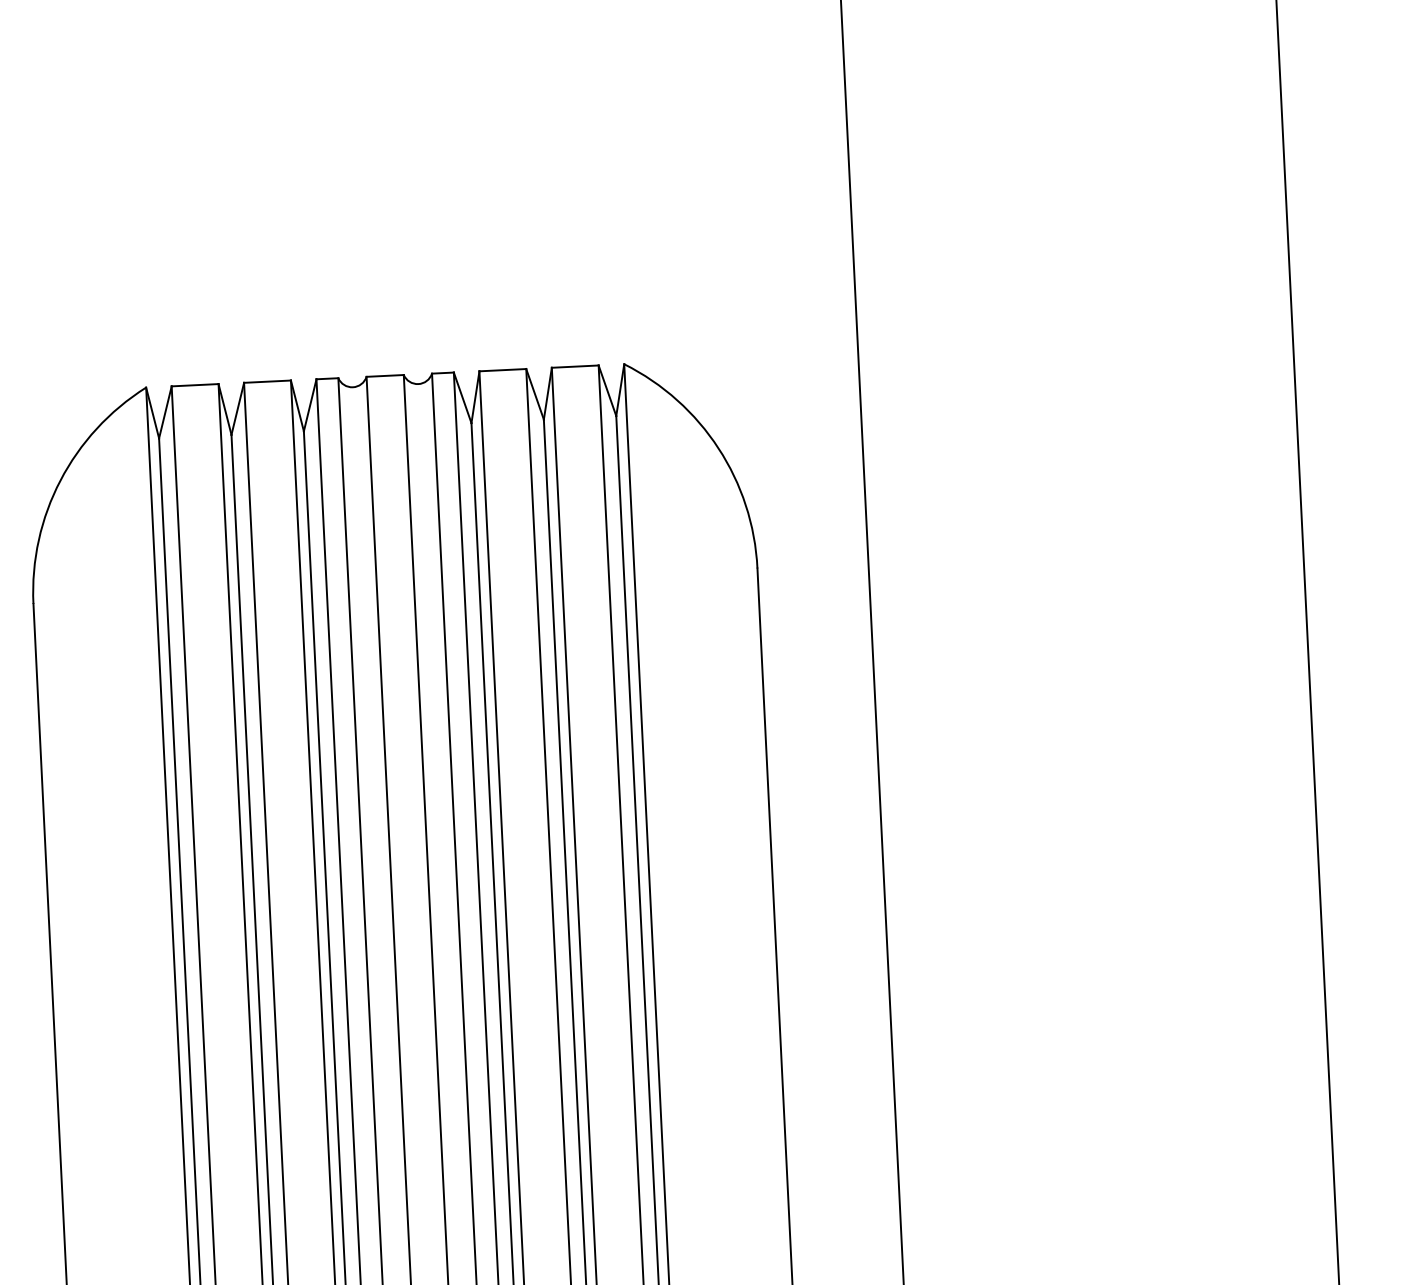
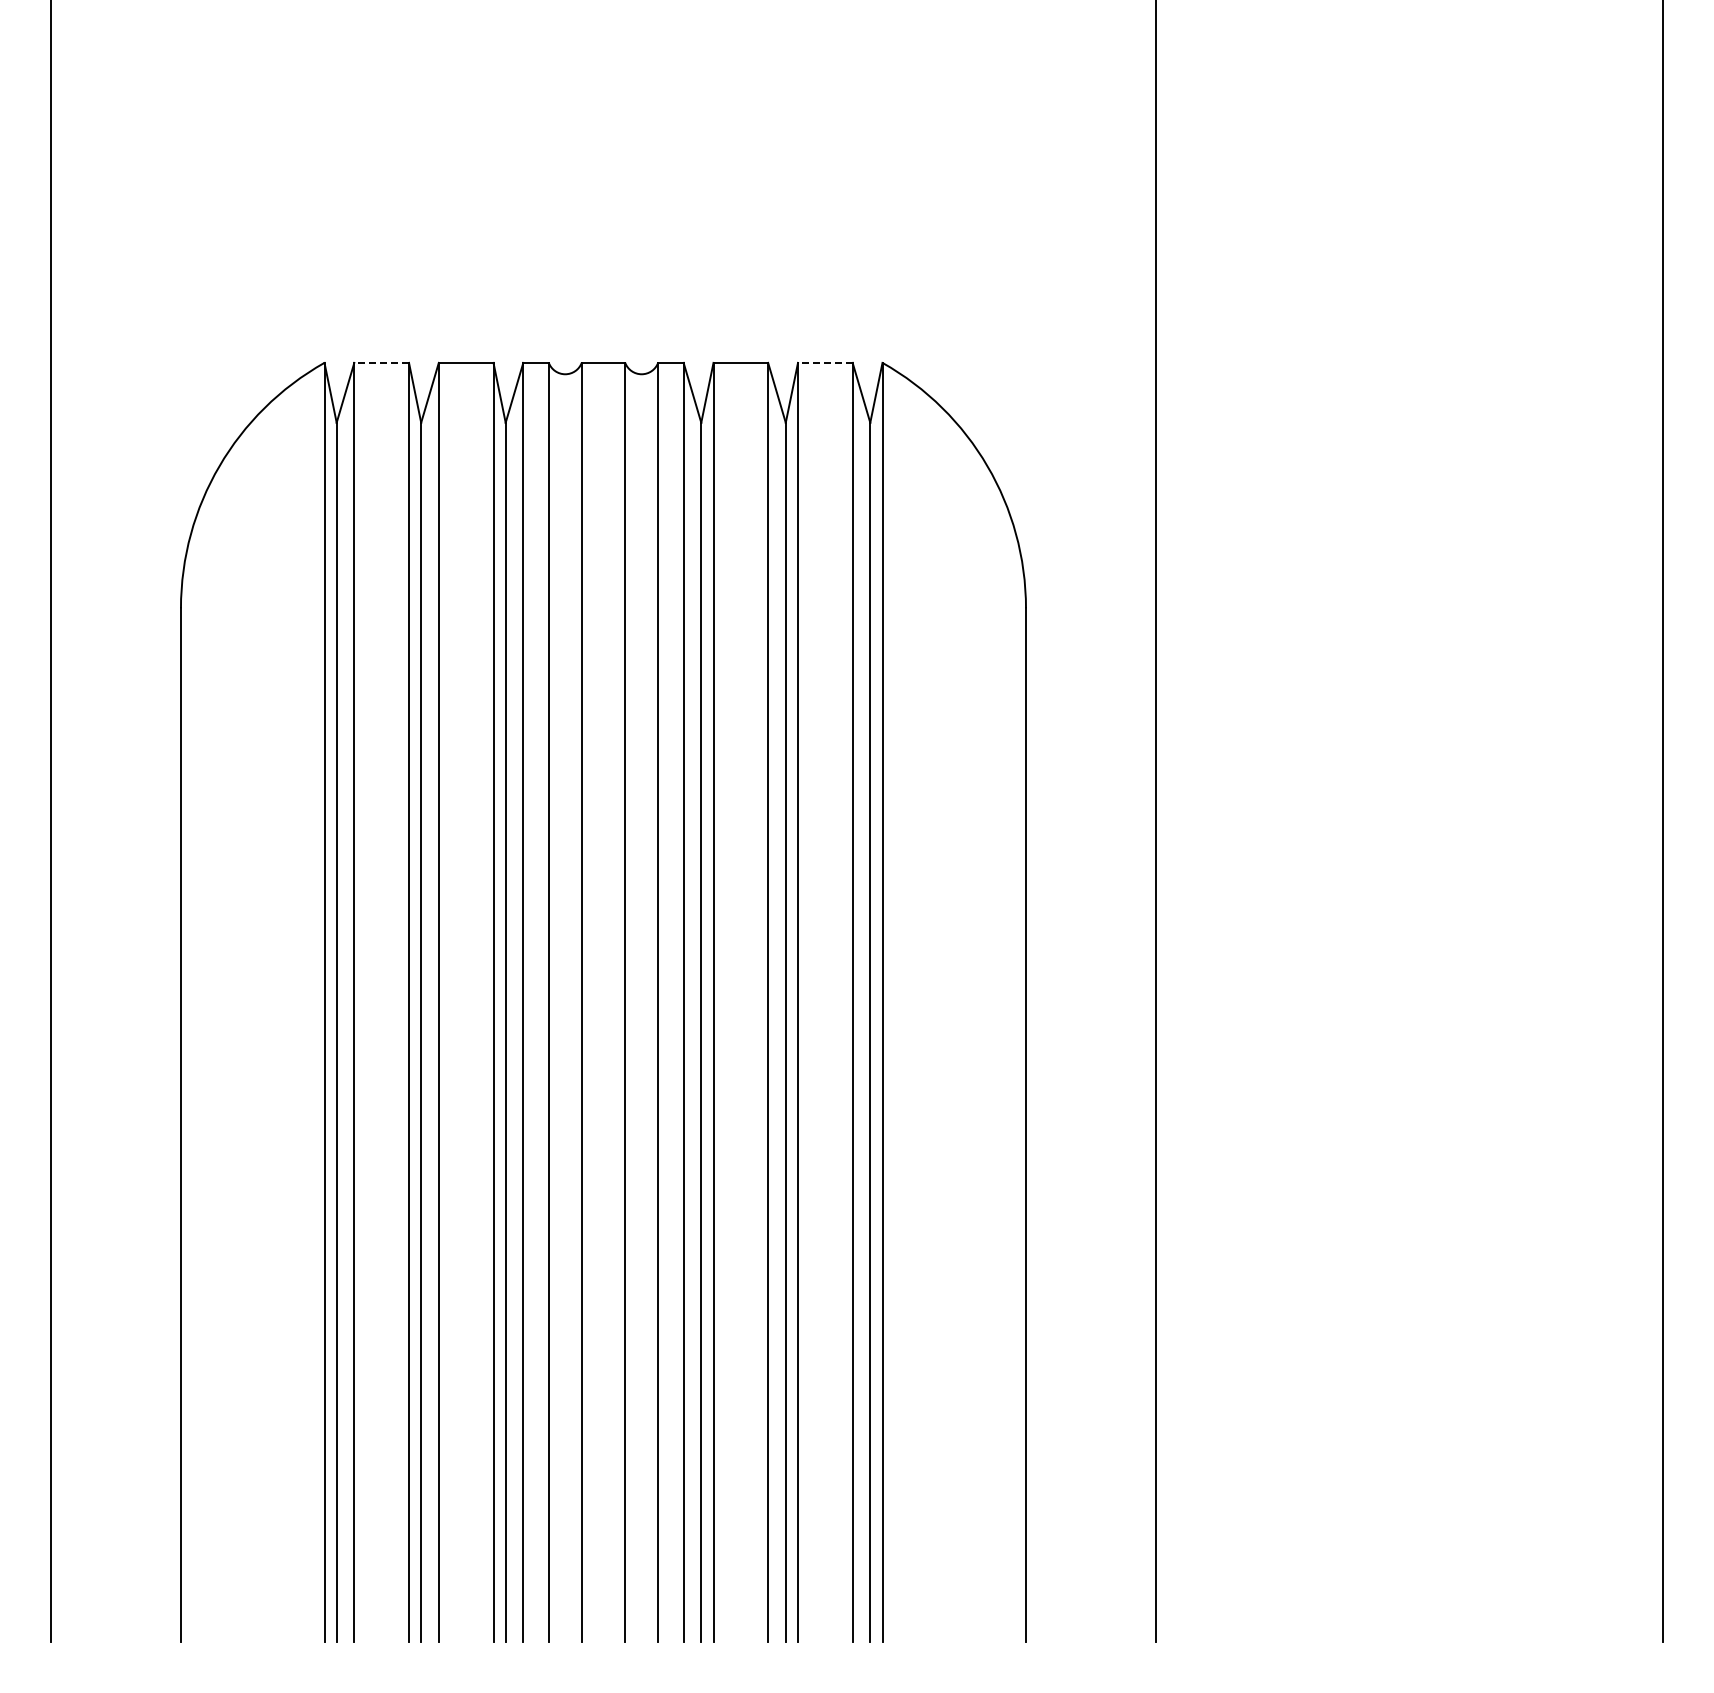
line: (574, 366) -> (824, 362), solid -> dashed
line: (194, 384) -> (381, 362), solid -> dashed

